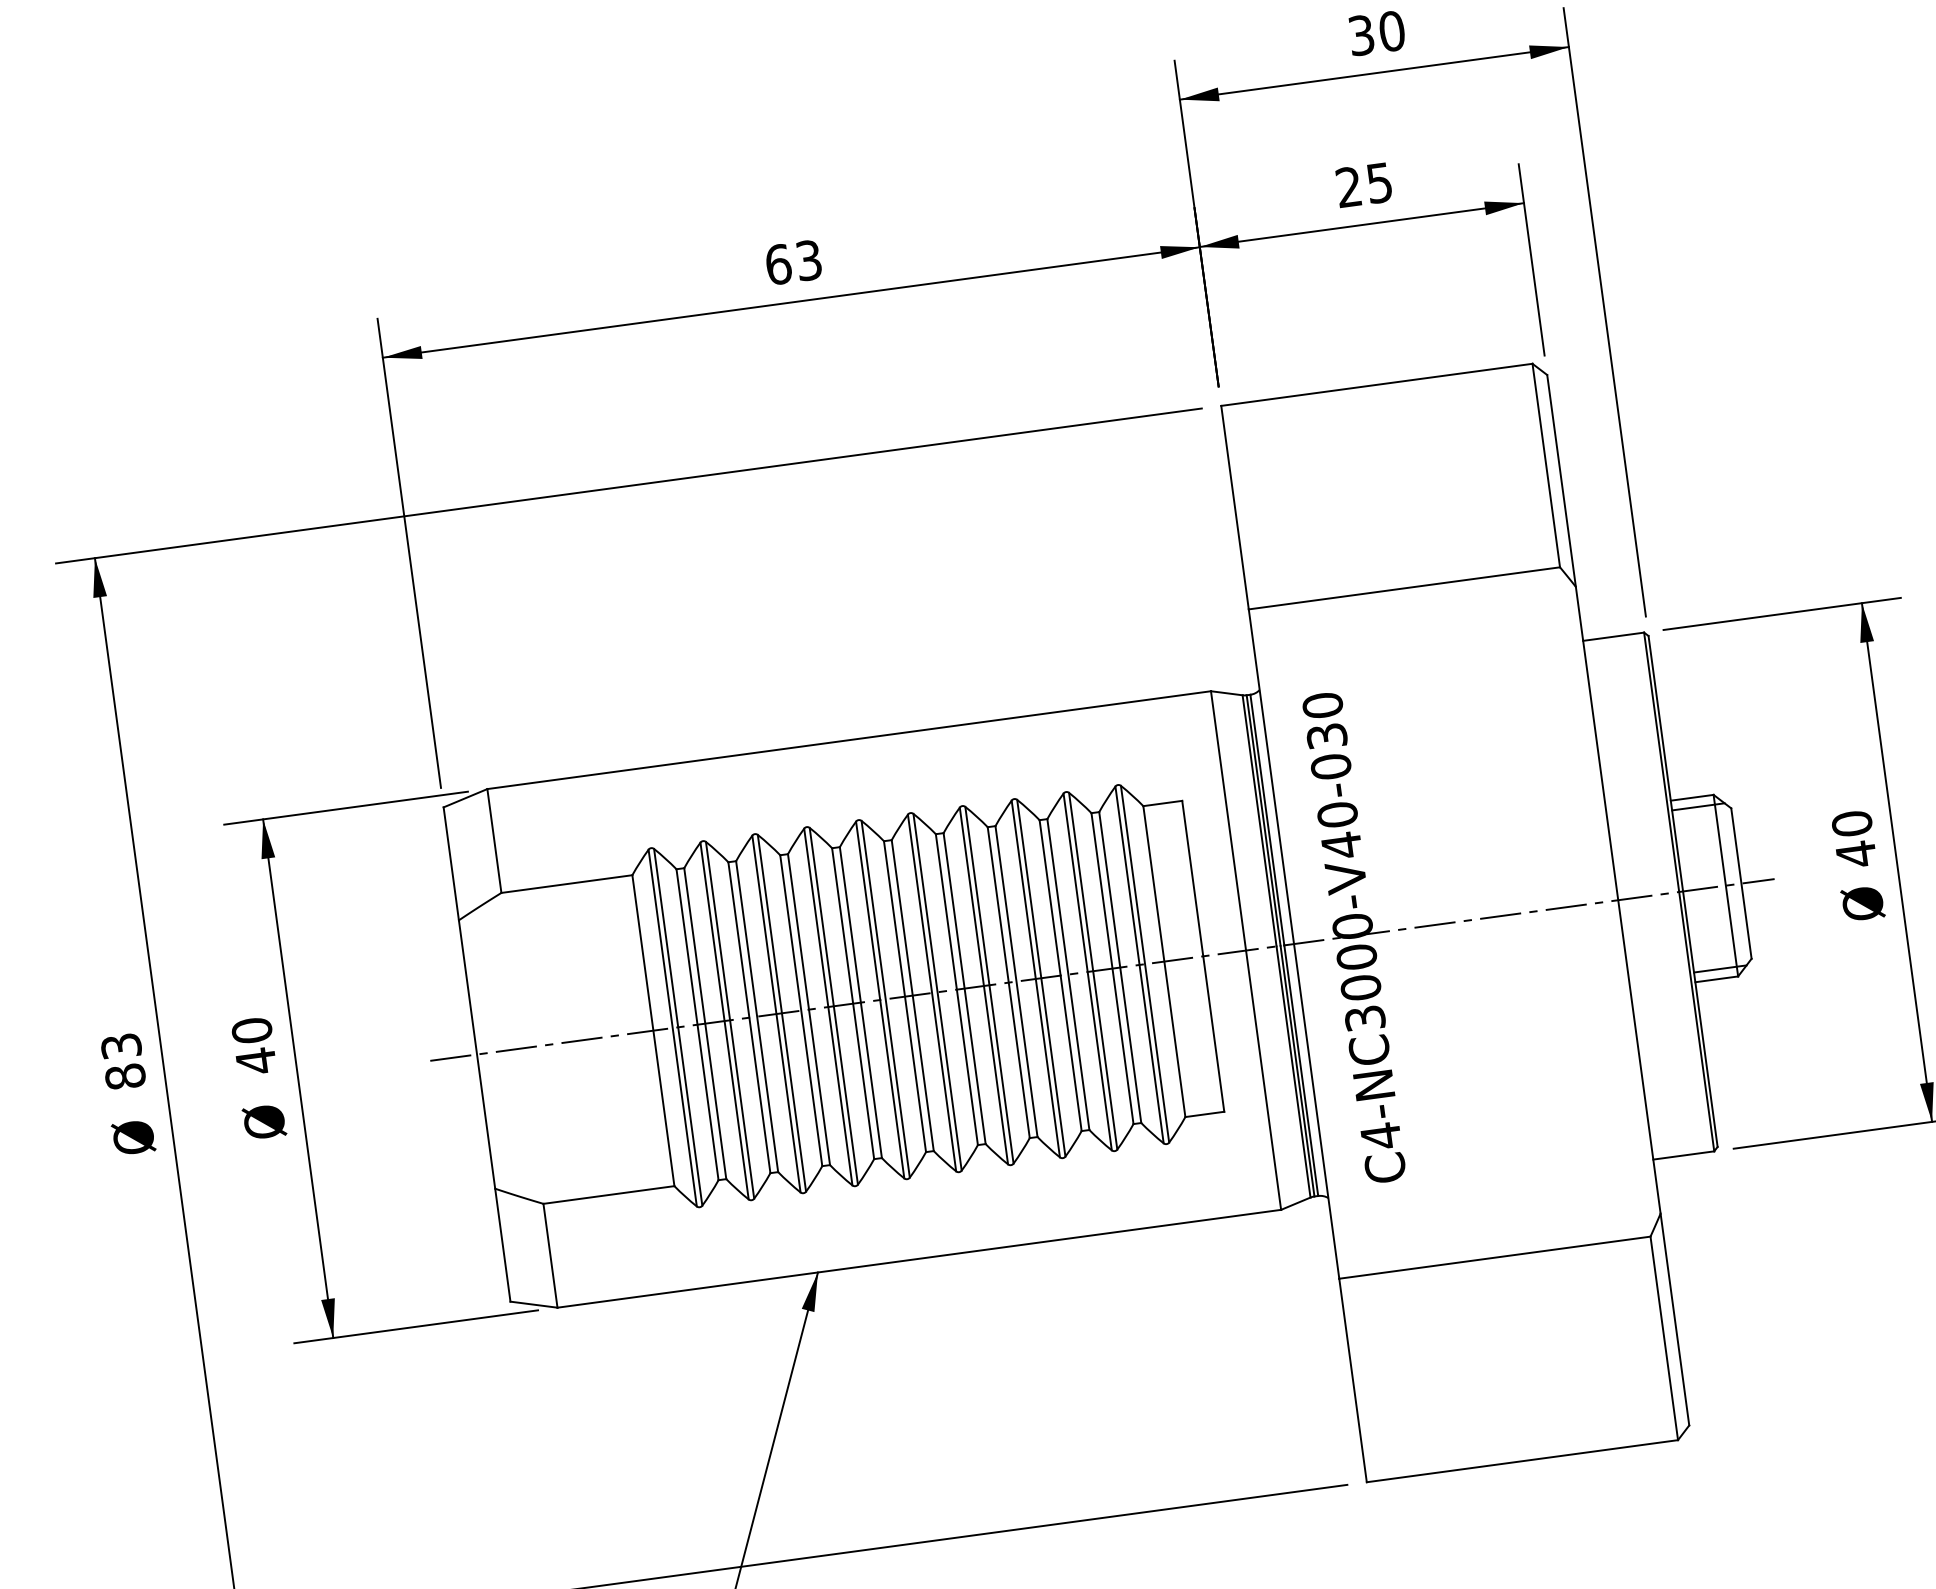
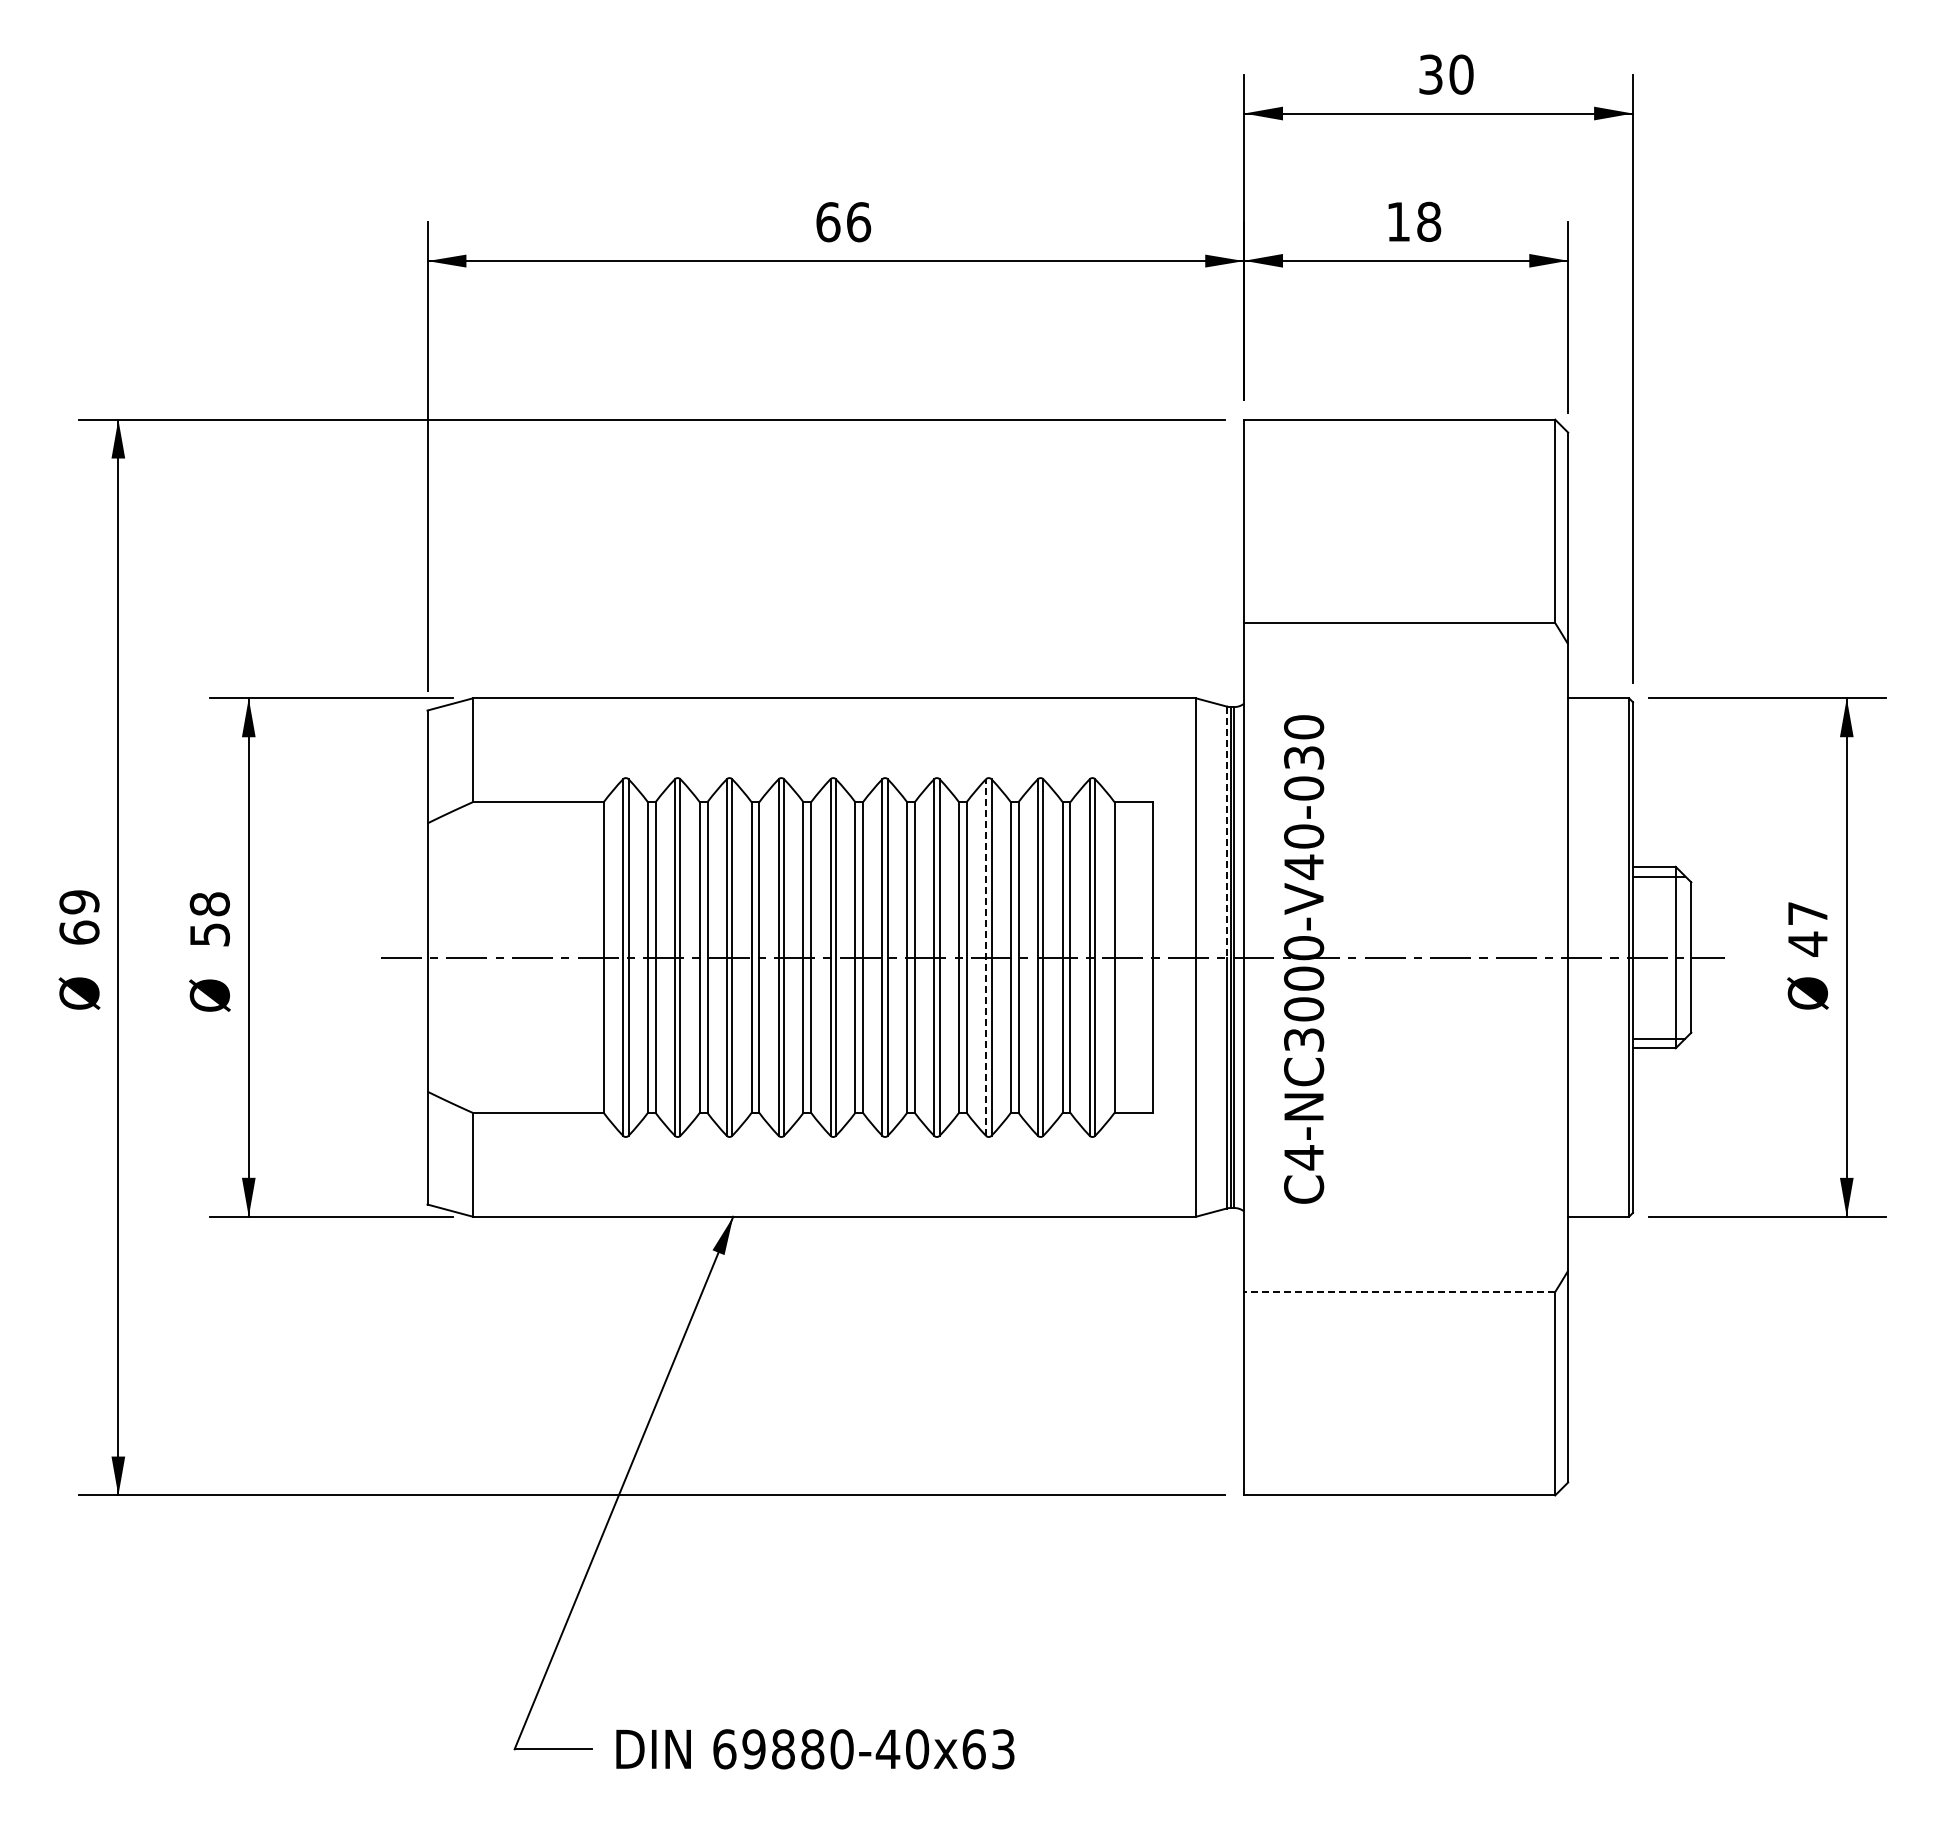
text: (1364, 184) -> (1414, 221), 25 -> 18
text: (809, 260) -> (859, 222), 63 -> 66
line: (1259, 821) -> (1226, 832), solid -> dashed
text: (1851, 823) -> (1807, 913), 40 -> 47
line: (1036, 978) -> (986, 957), solid -> dashed
text: (253, 1045) -> (209, 919), 40 -> 58
text: (123, 1061) -> (79, 917), 83 -> 69
line: (1494, 1258) -> (1399, 1292), solid -> dashed

